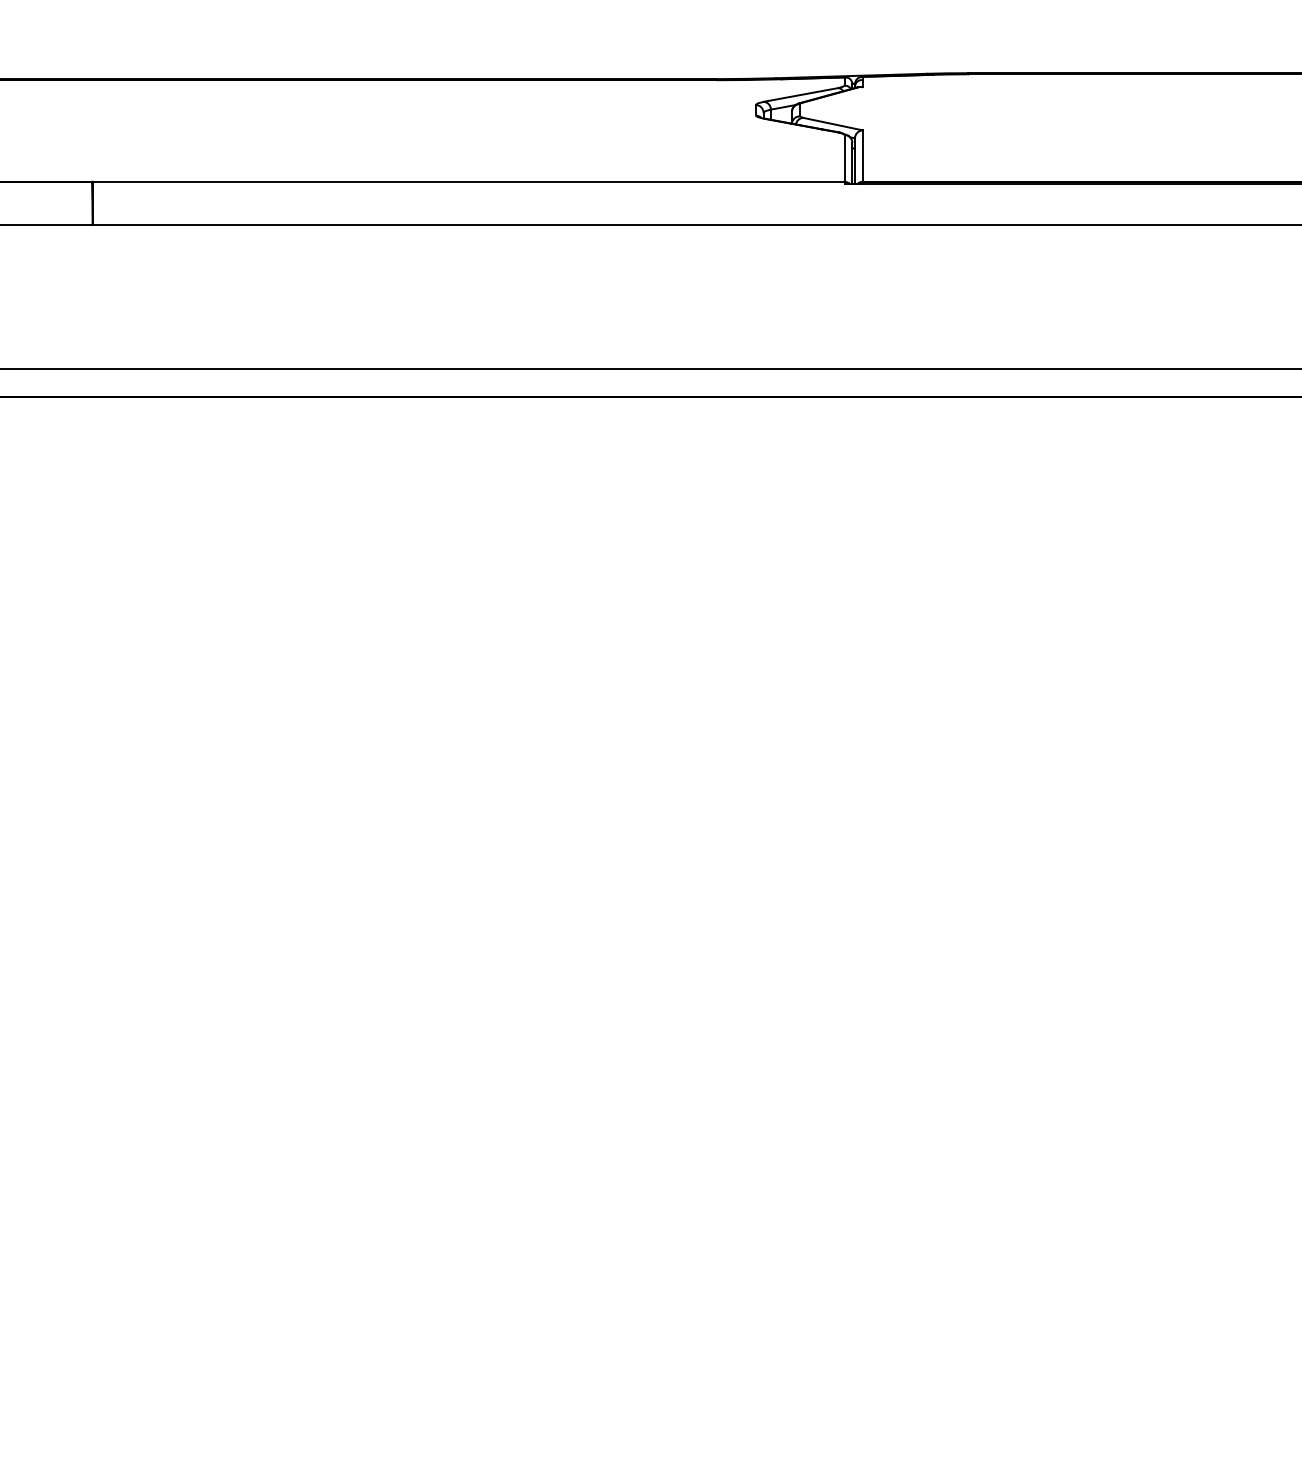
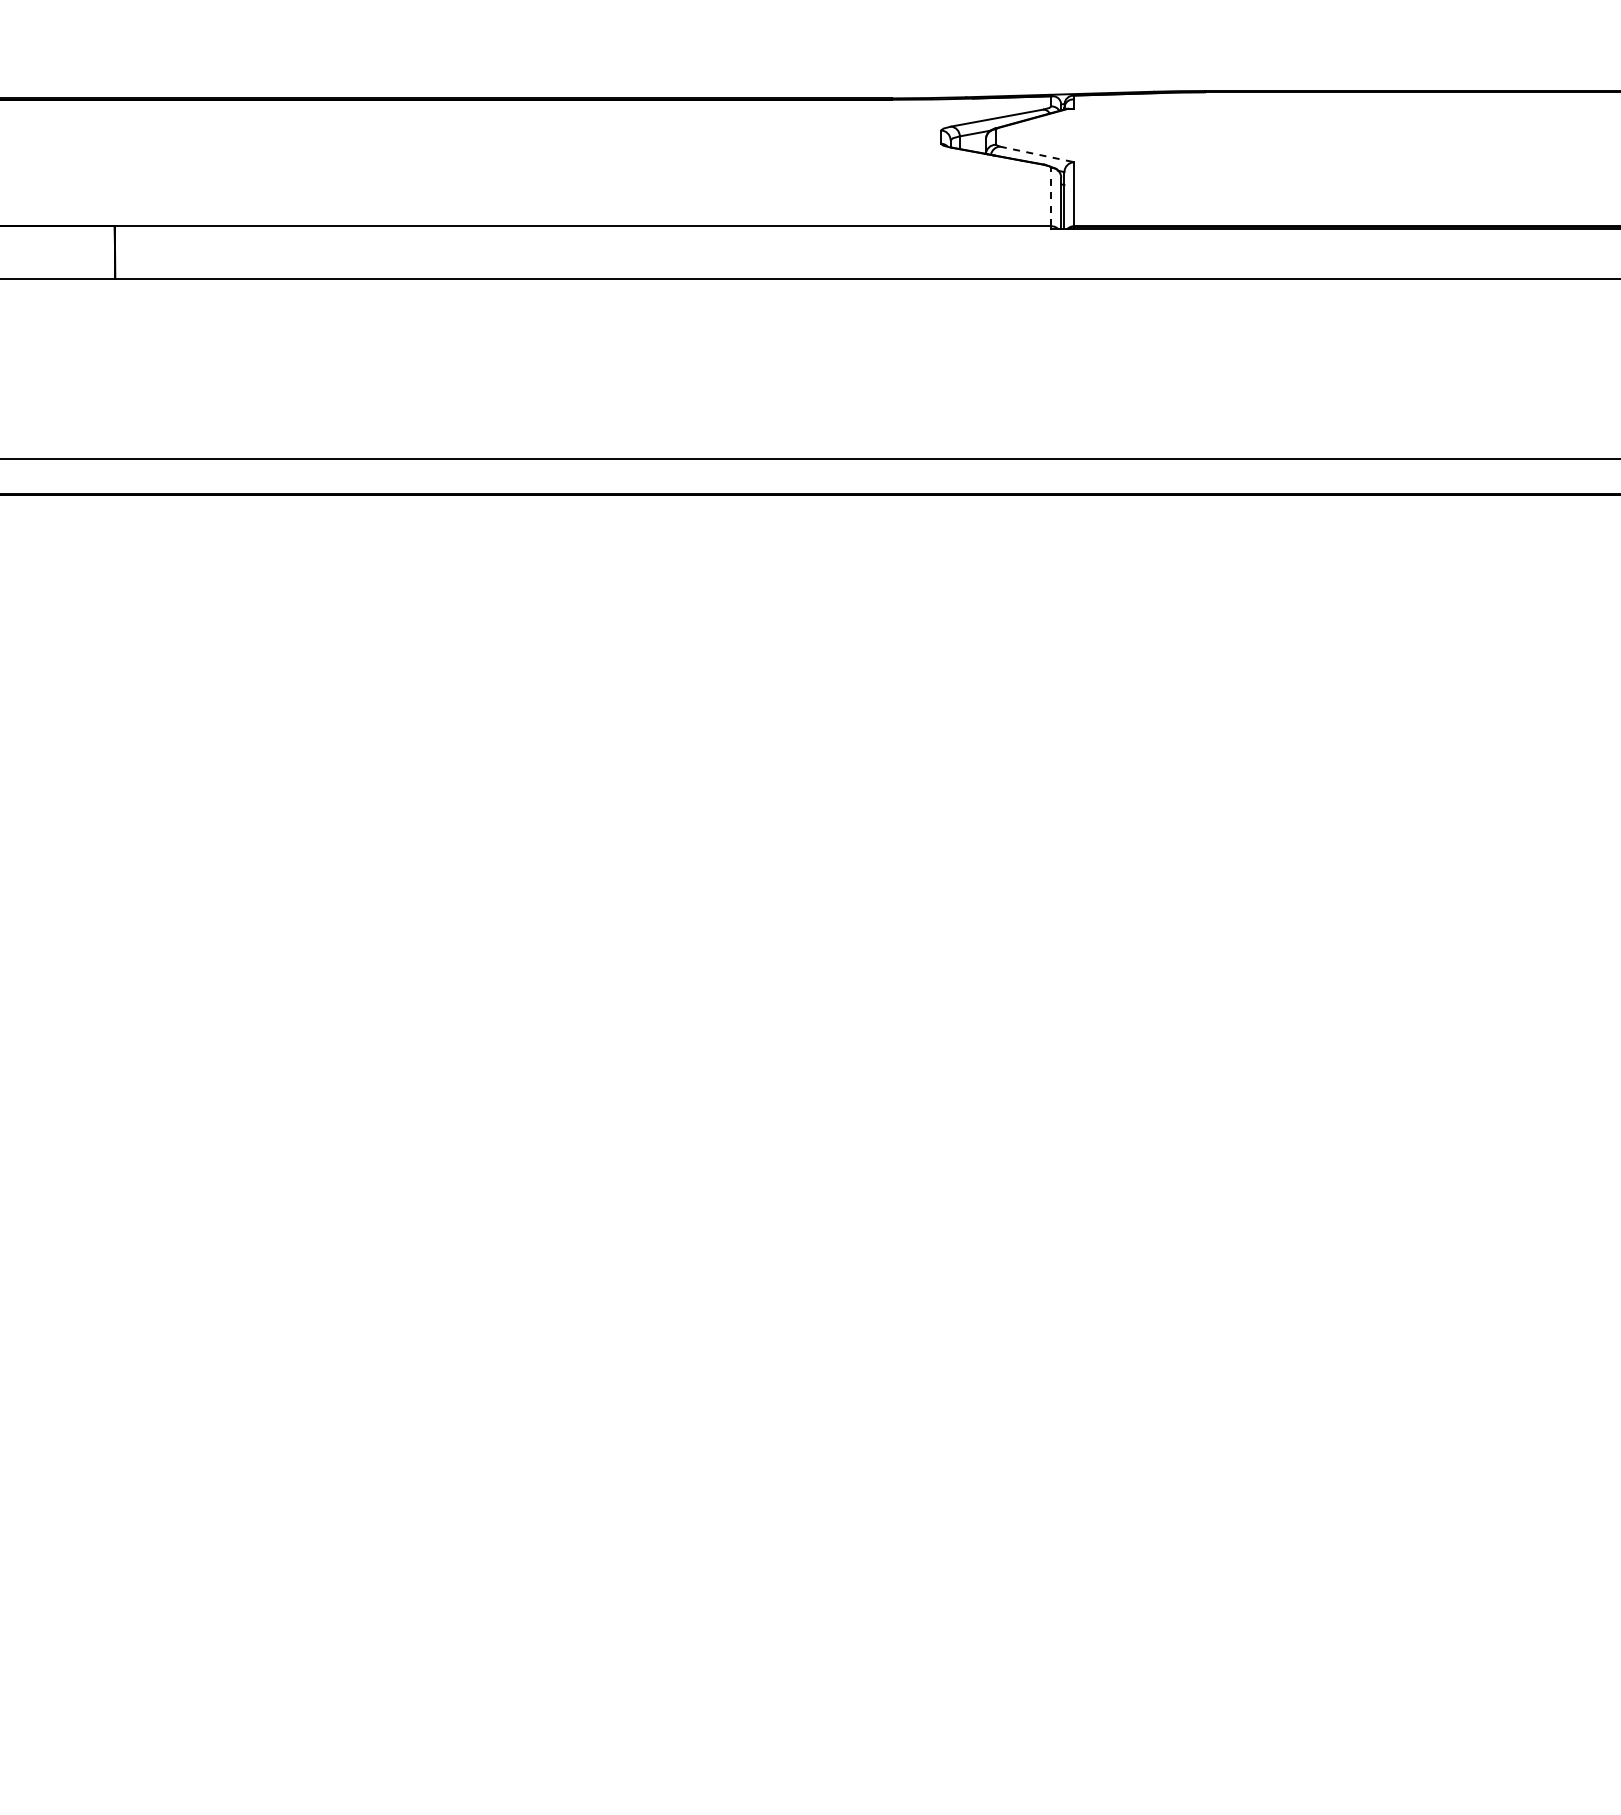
line: (833, 124) -> (1037, 154), solid -> dashed
line: (844, 157) -> (1051, 196), solid -> dashed

